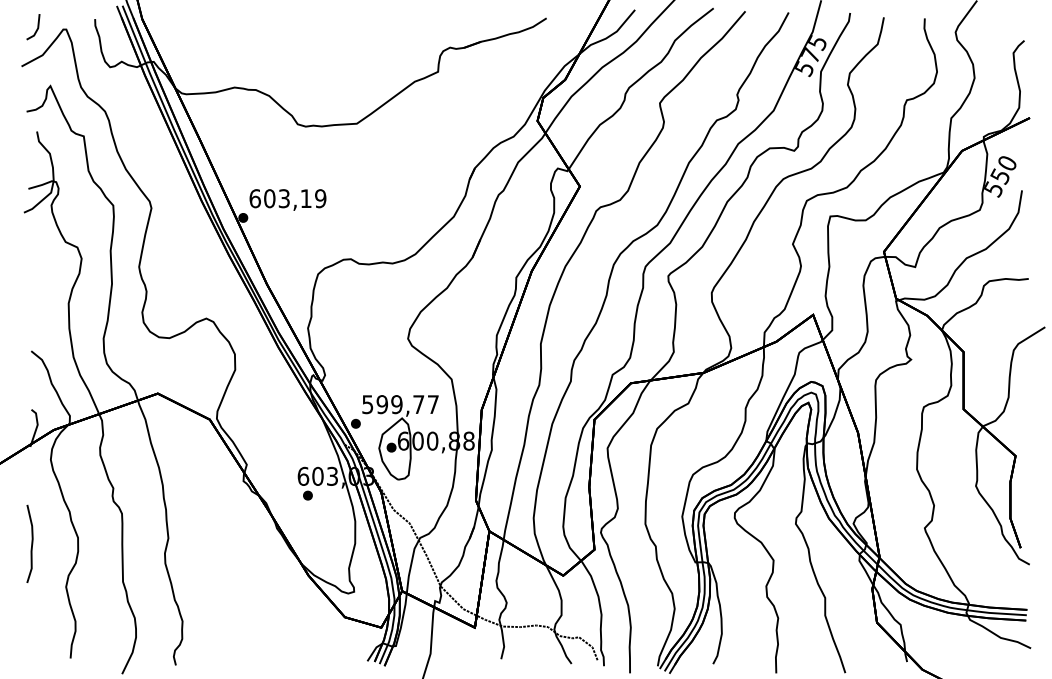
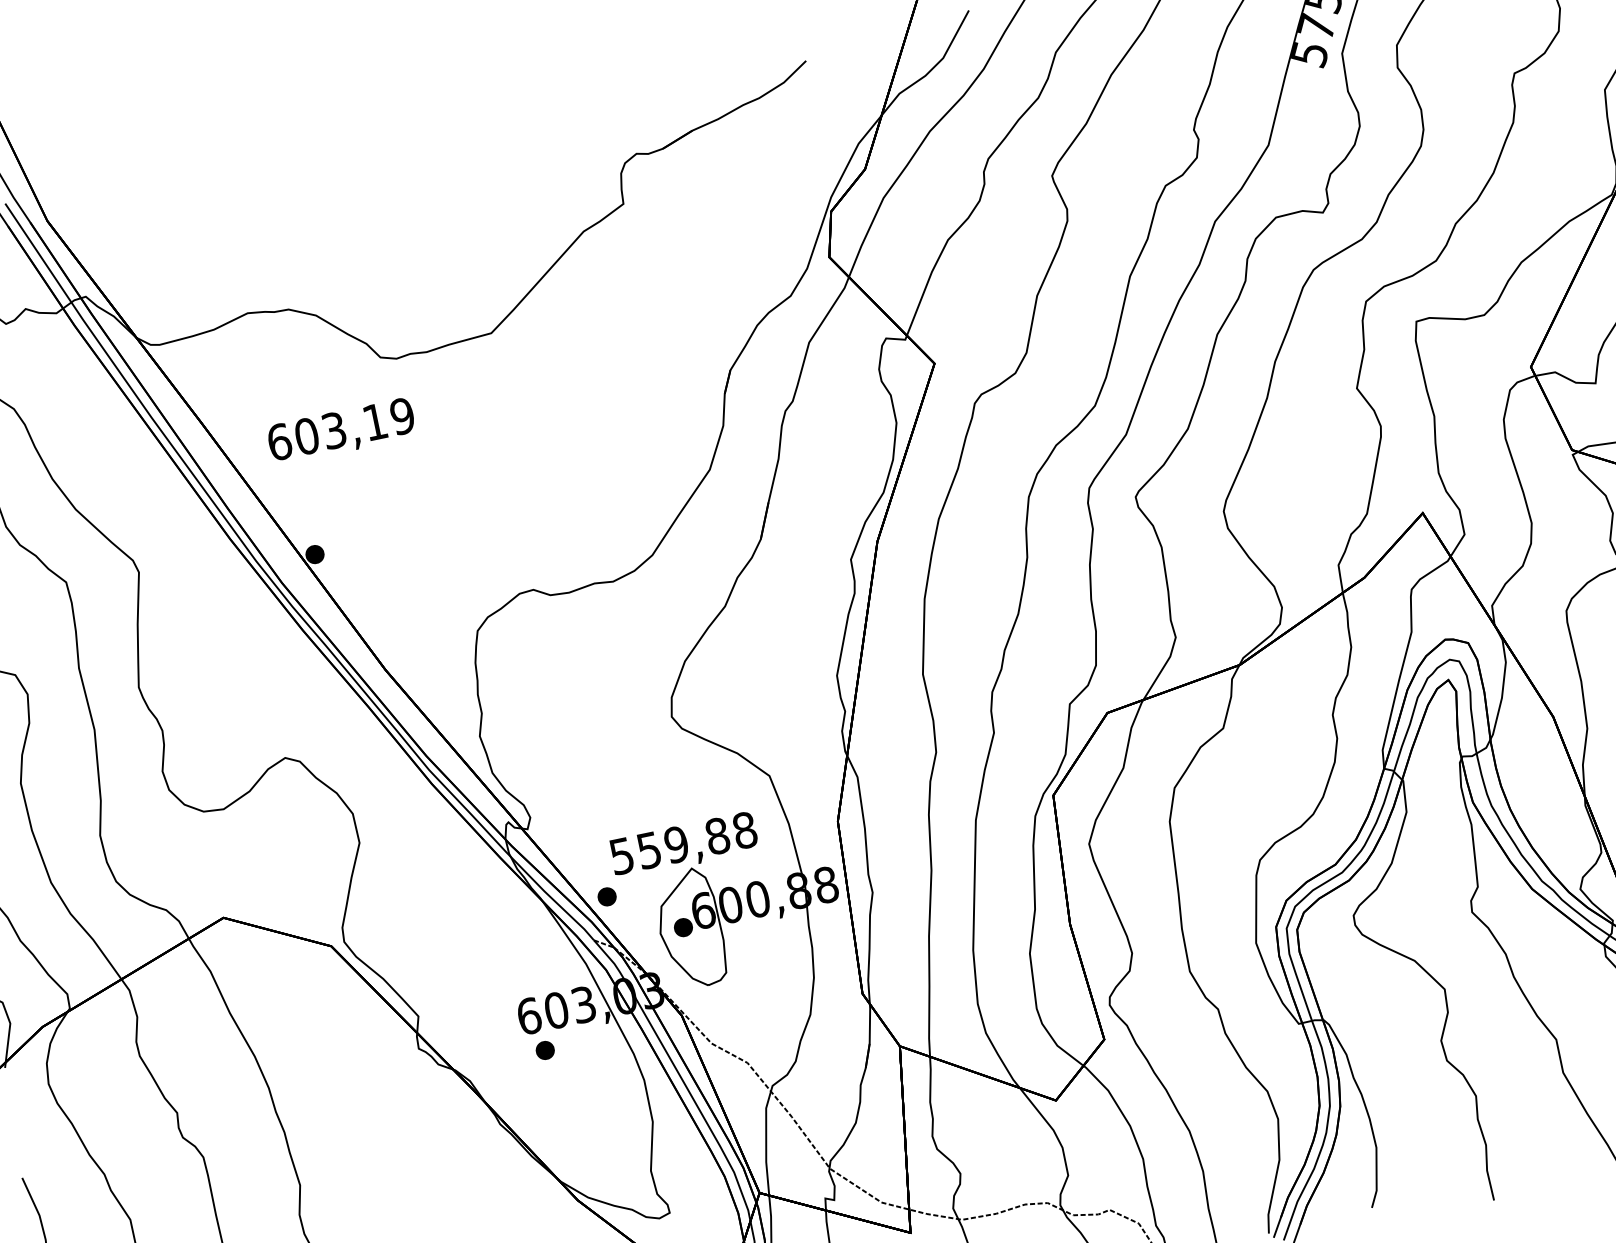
text: (287, 199) -> (340, 430), moved
text: (407, 404) -> (696, 840), 599,77 -> 559,88

